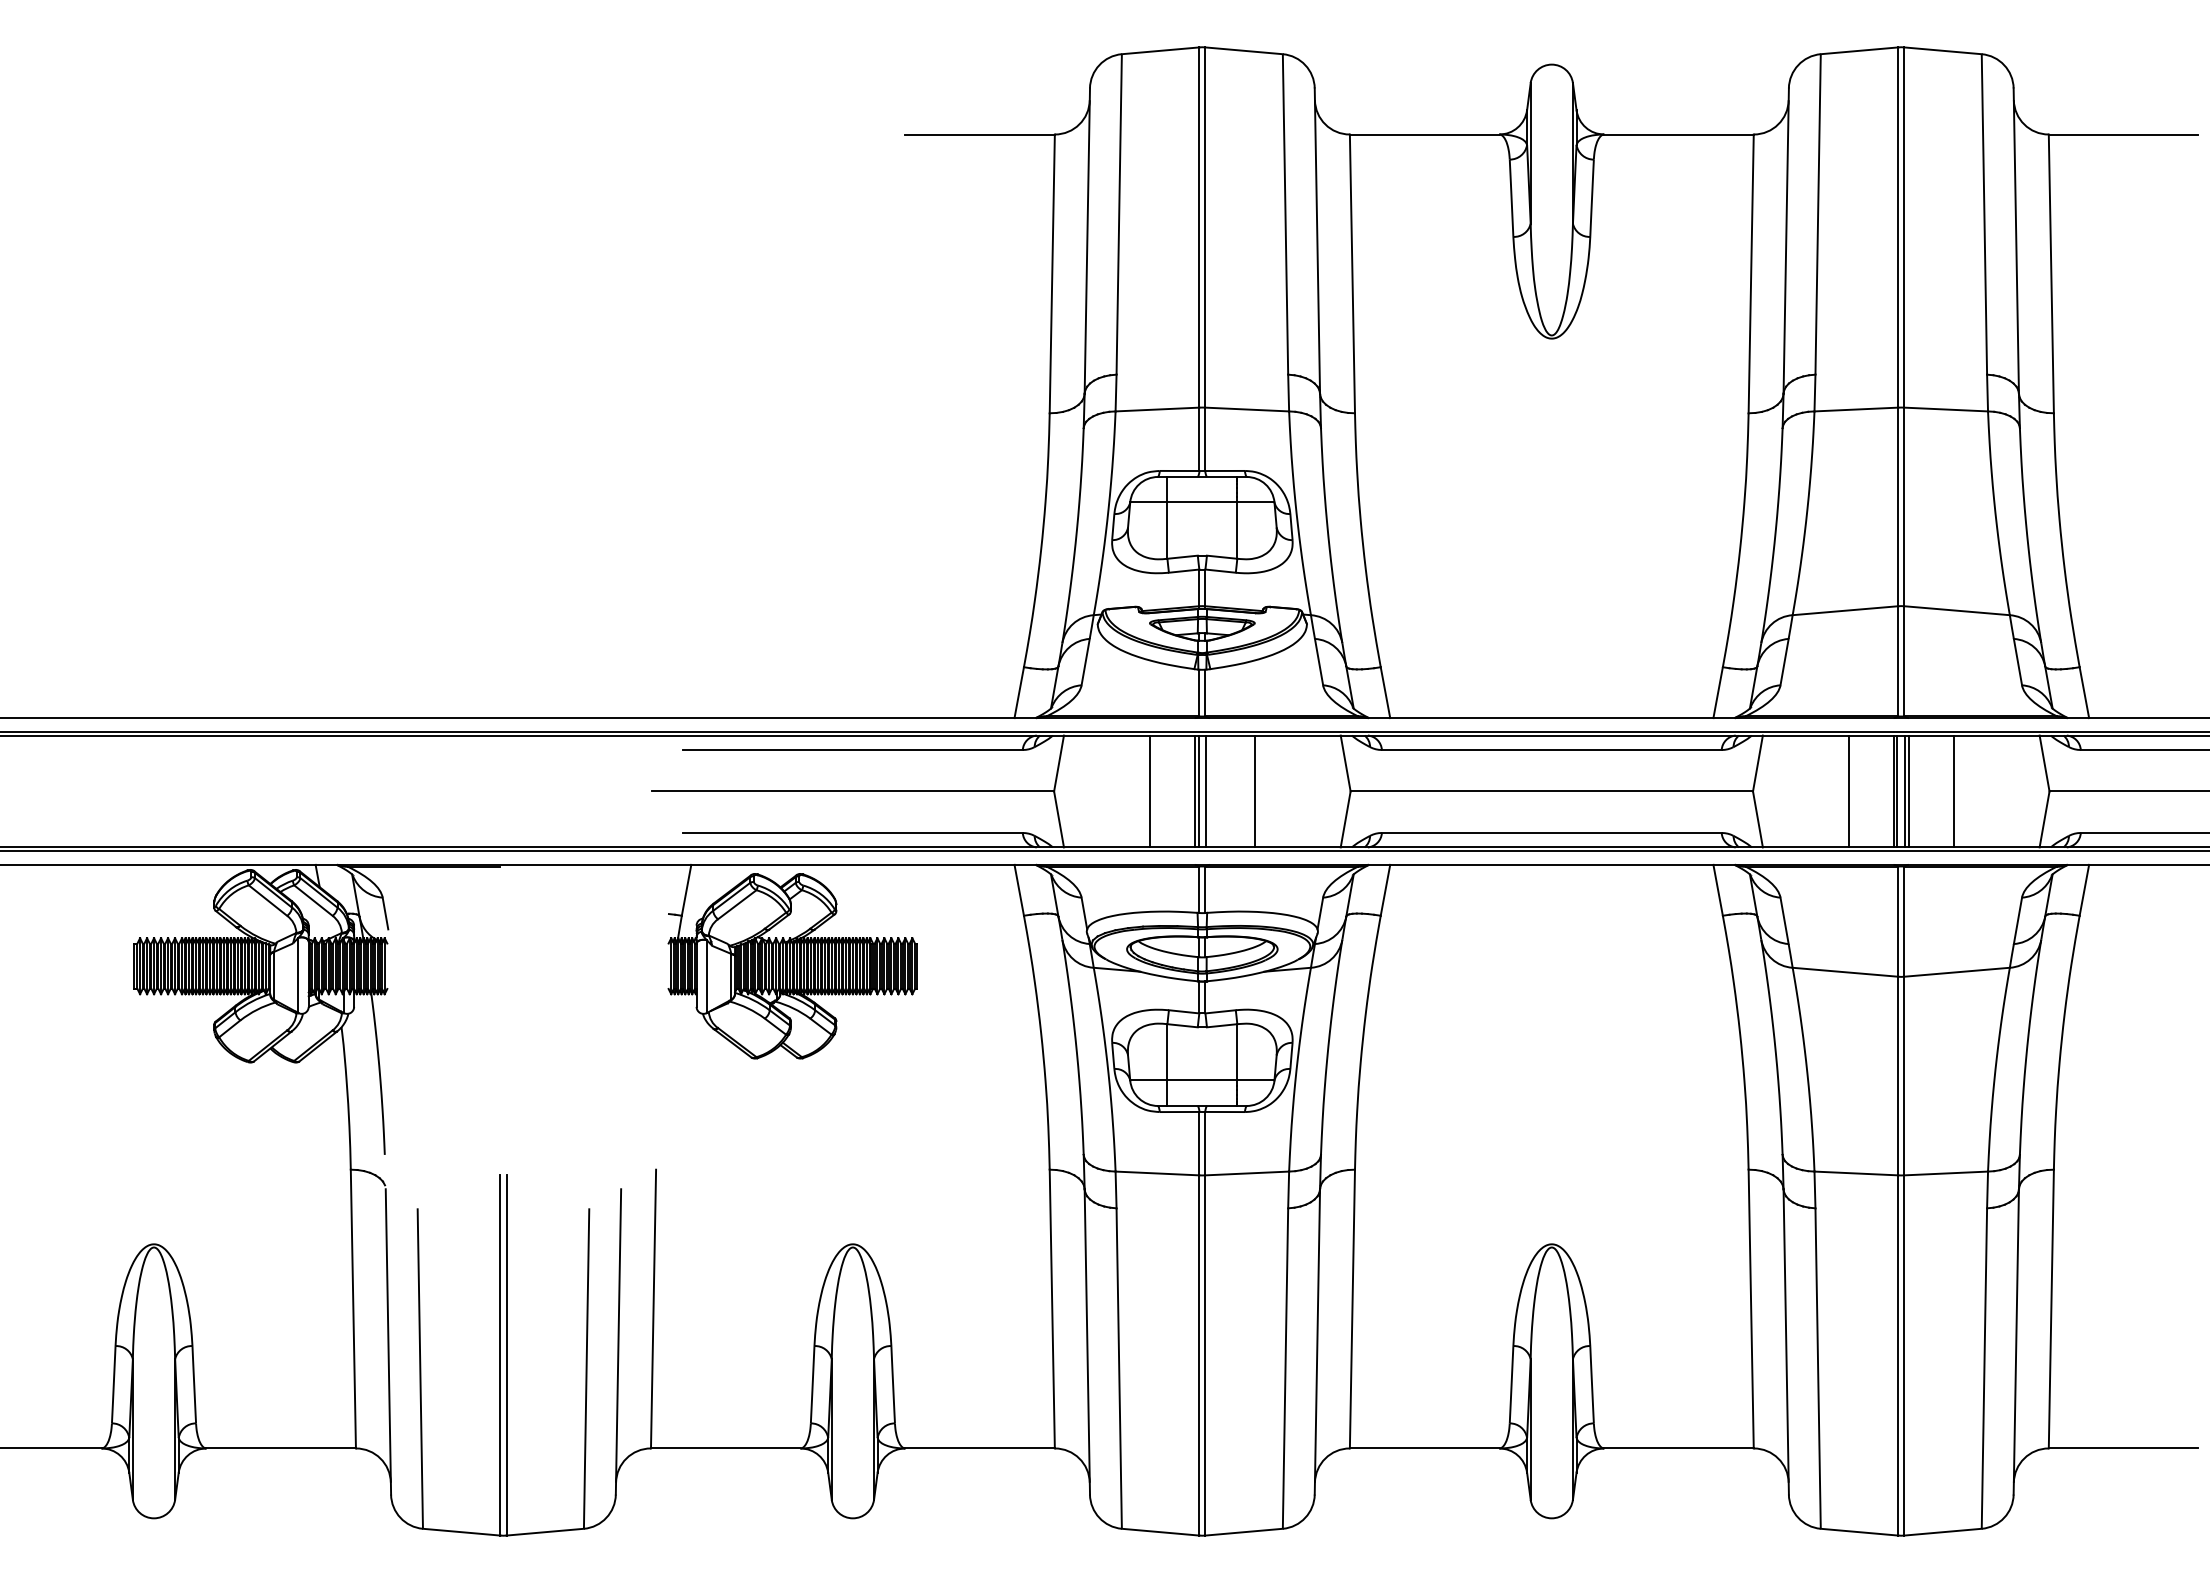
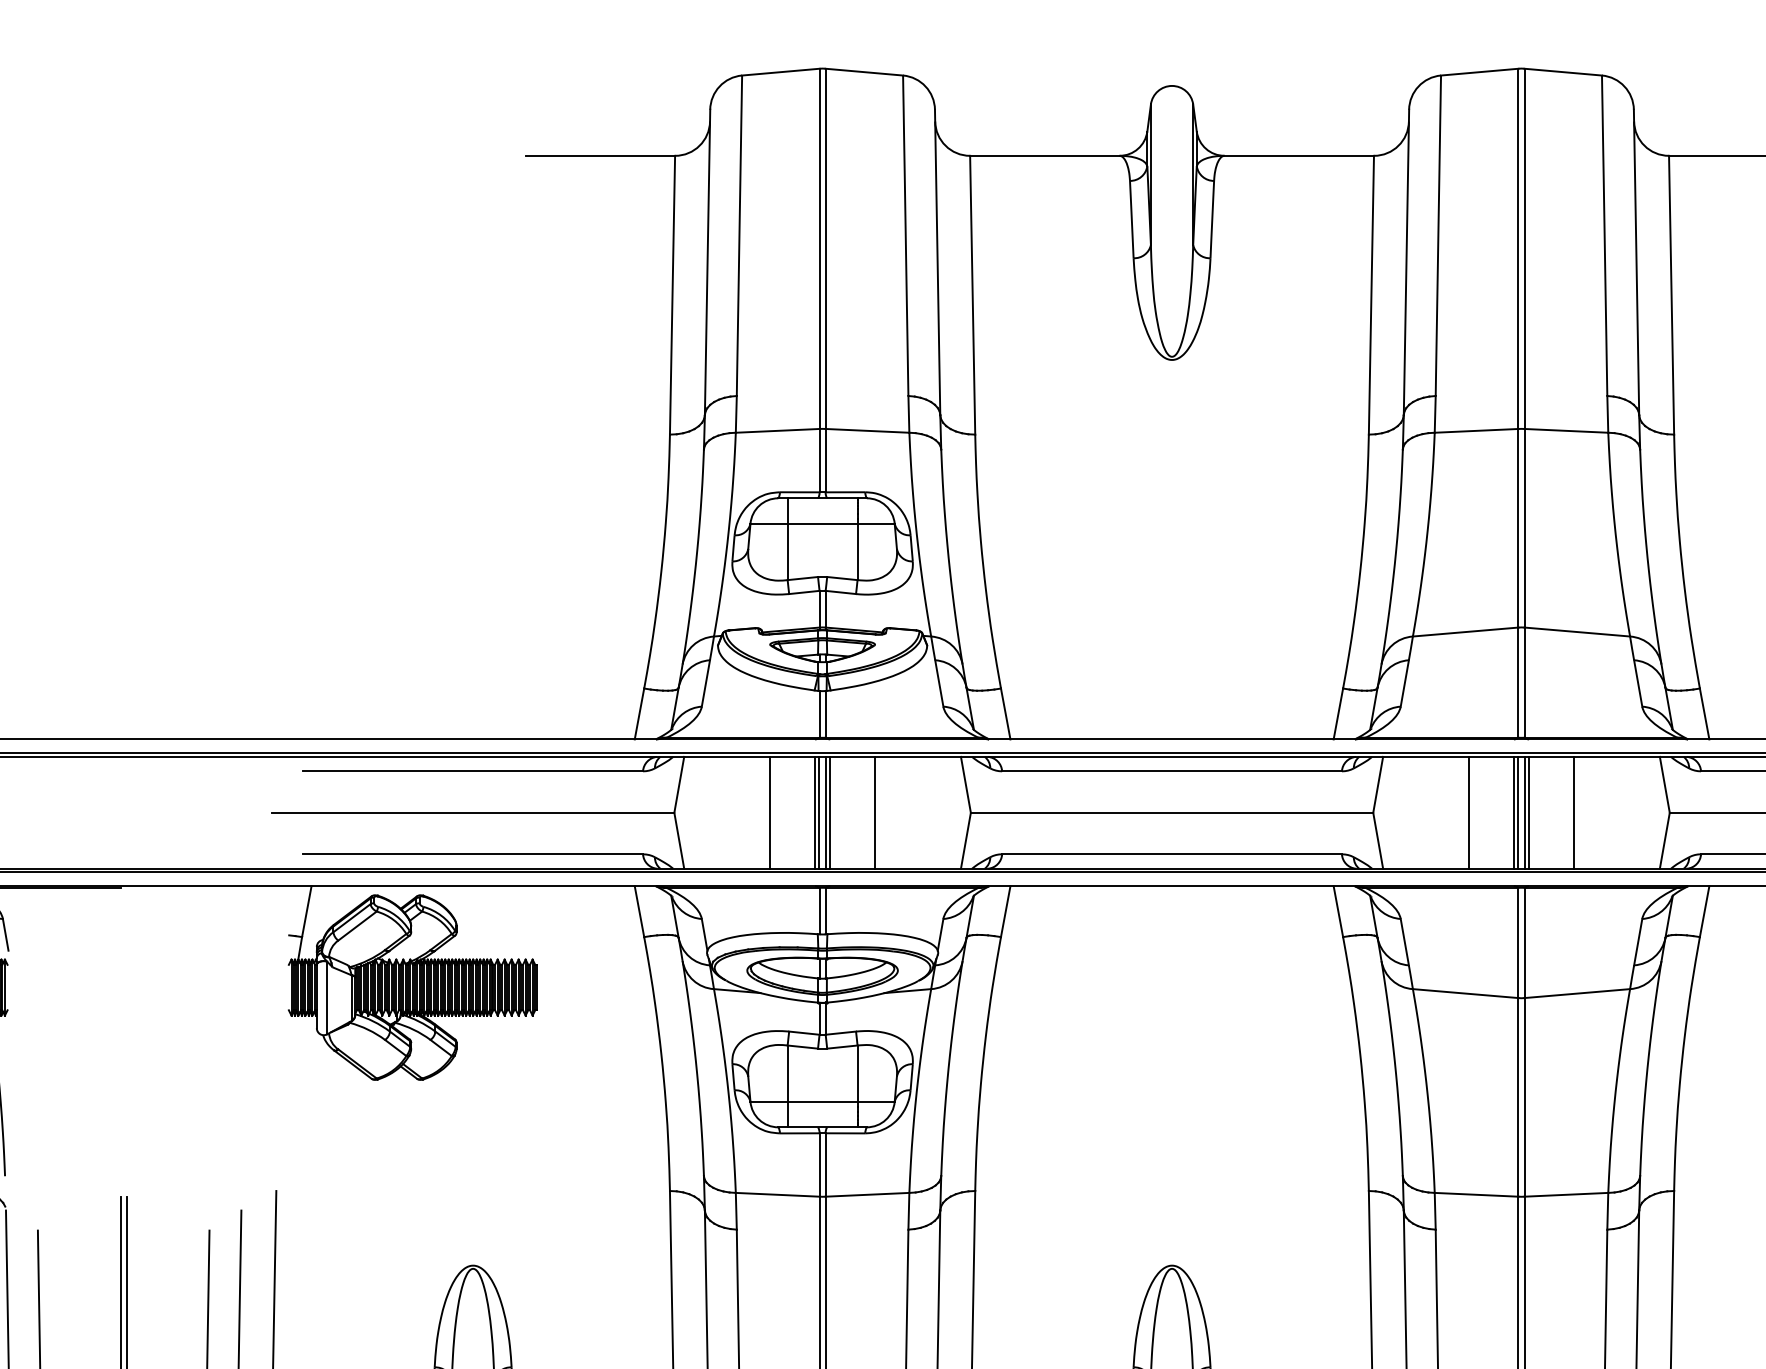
line: (1209, 791) -> (829, 812), added

